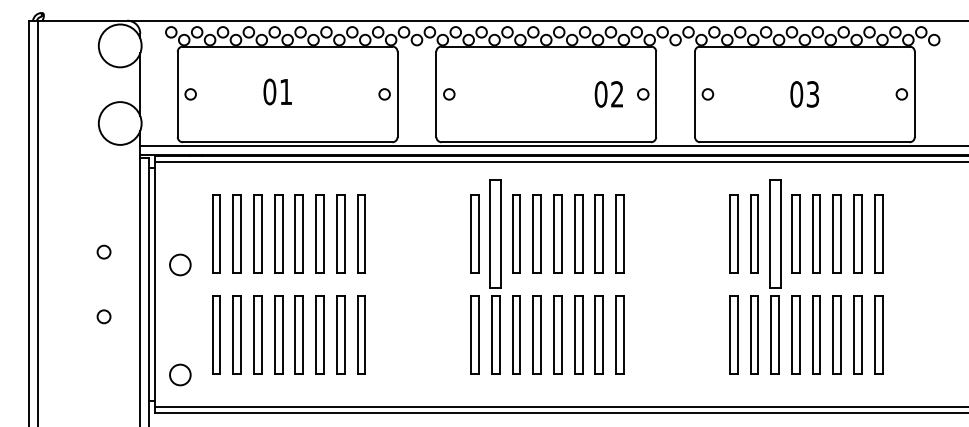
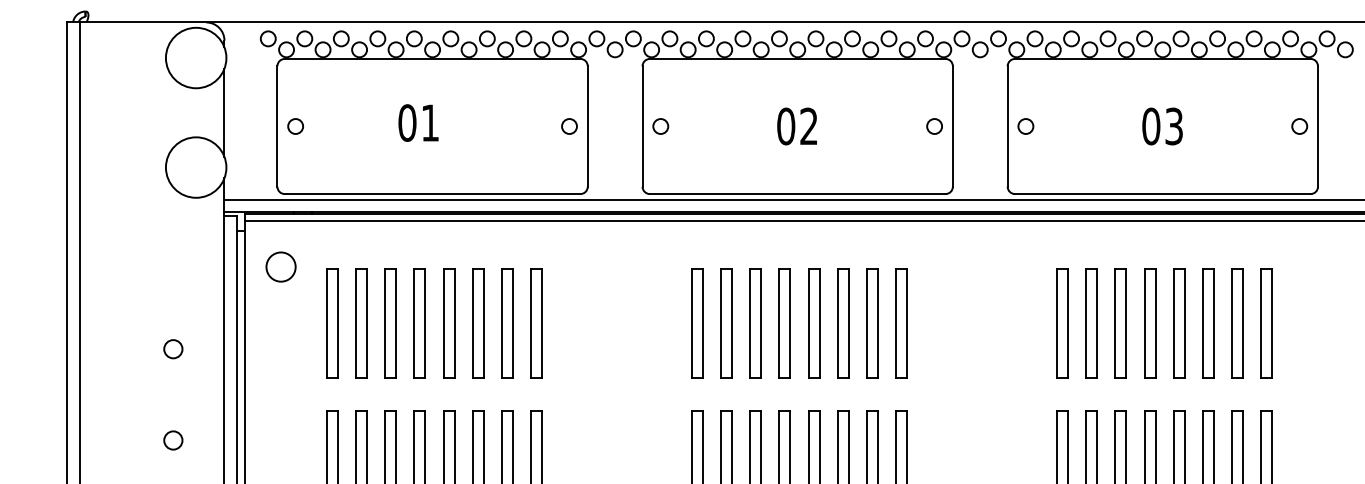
text: (608, 94) -> (796, 126), moved
part: (495, 233) -> (725, 322), size x0.71
part: (774, 233) -> (1119, 322), size x0.71
circle: (180, 264) -> (281, 266), moved

